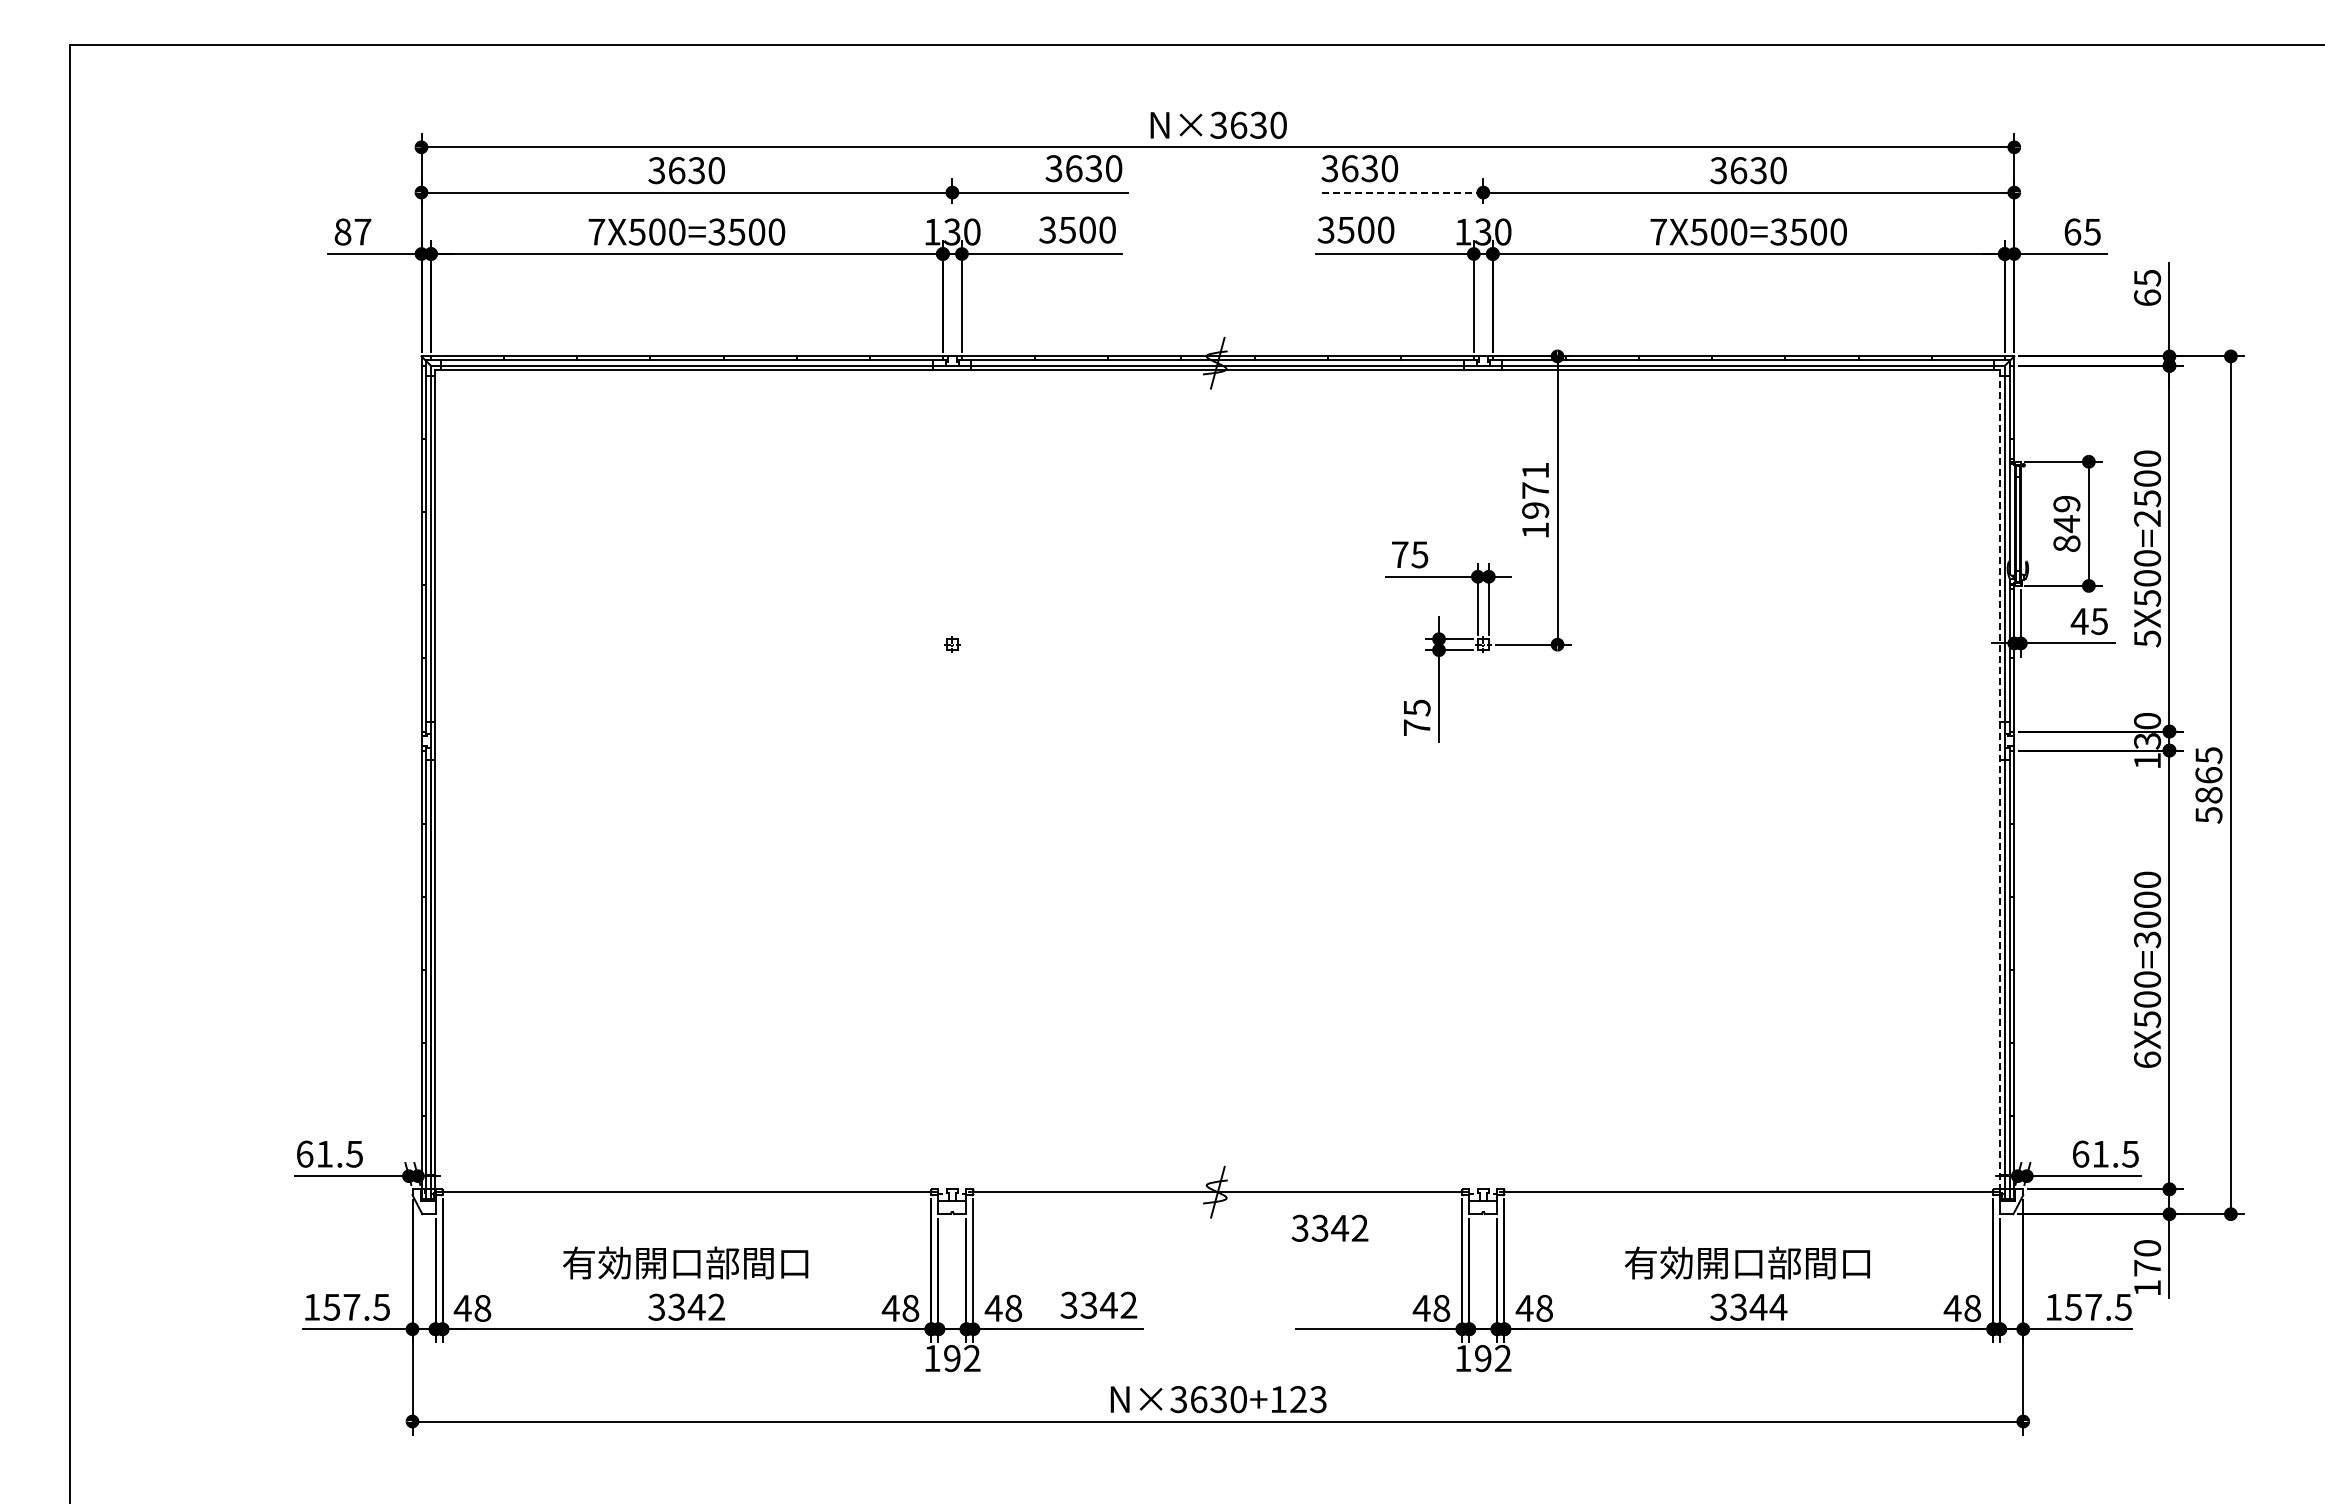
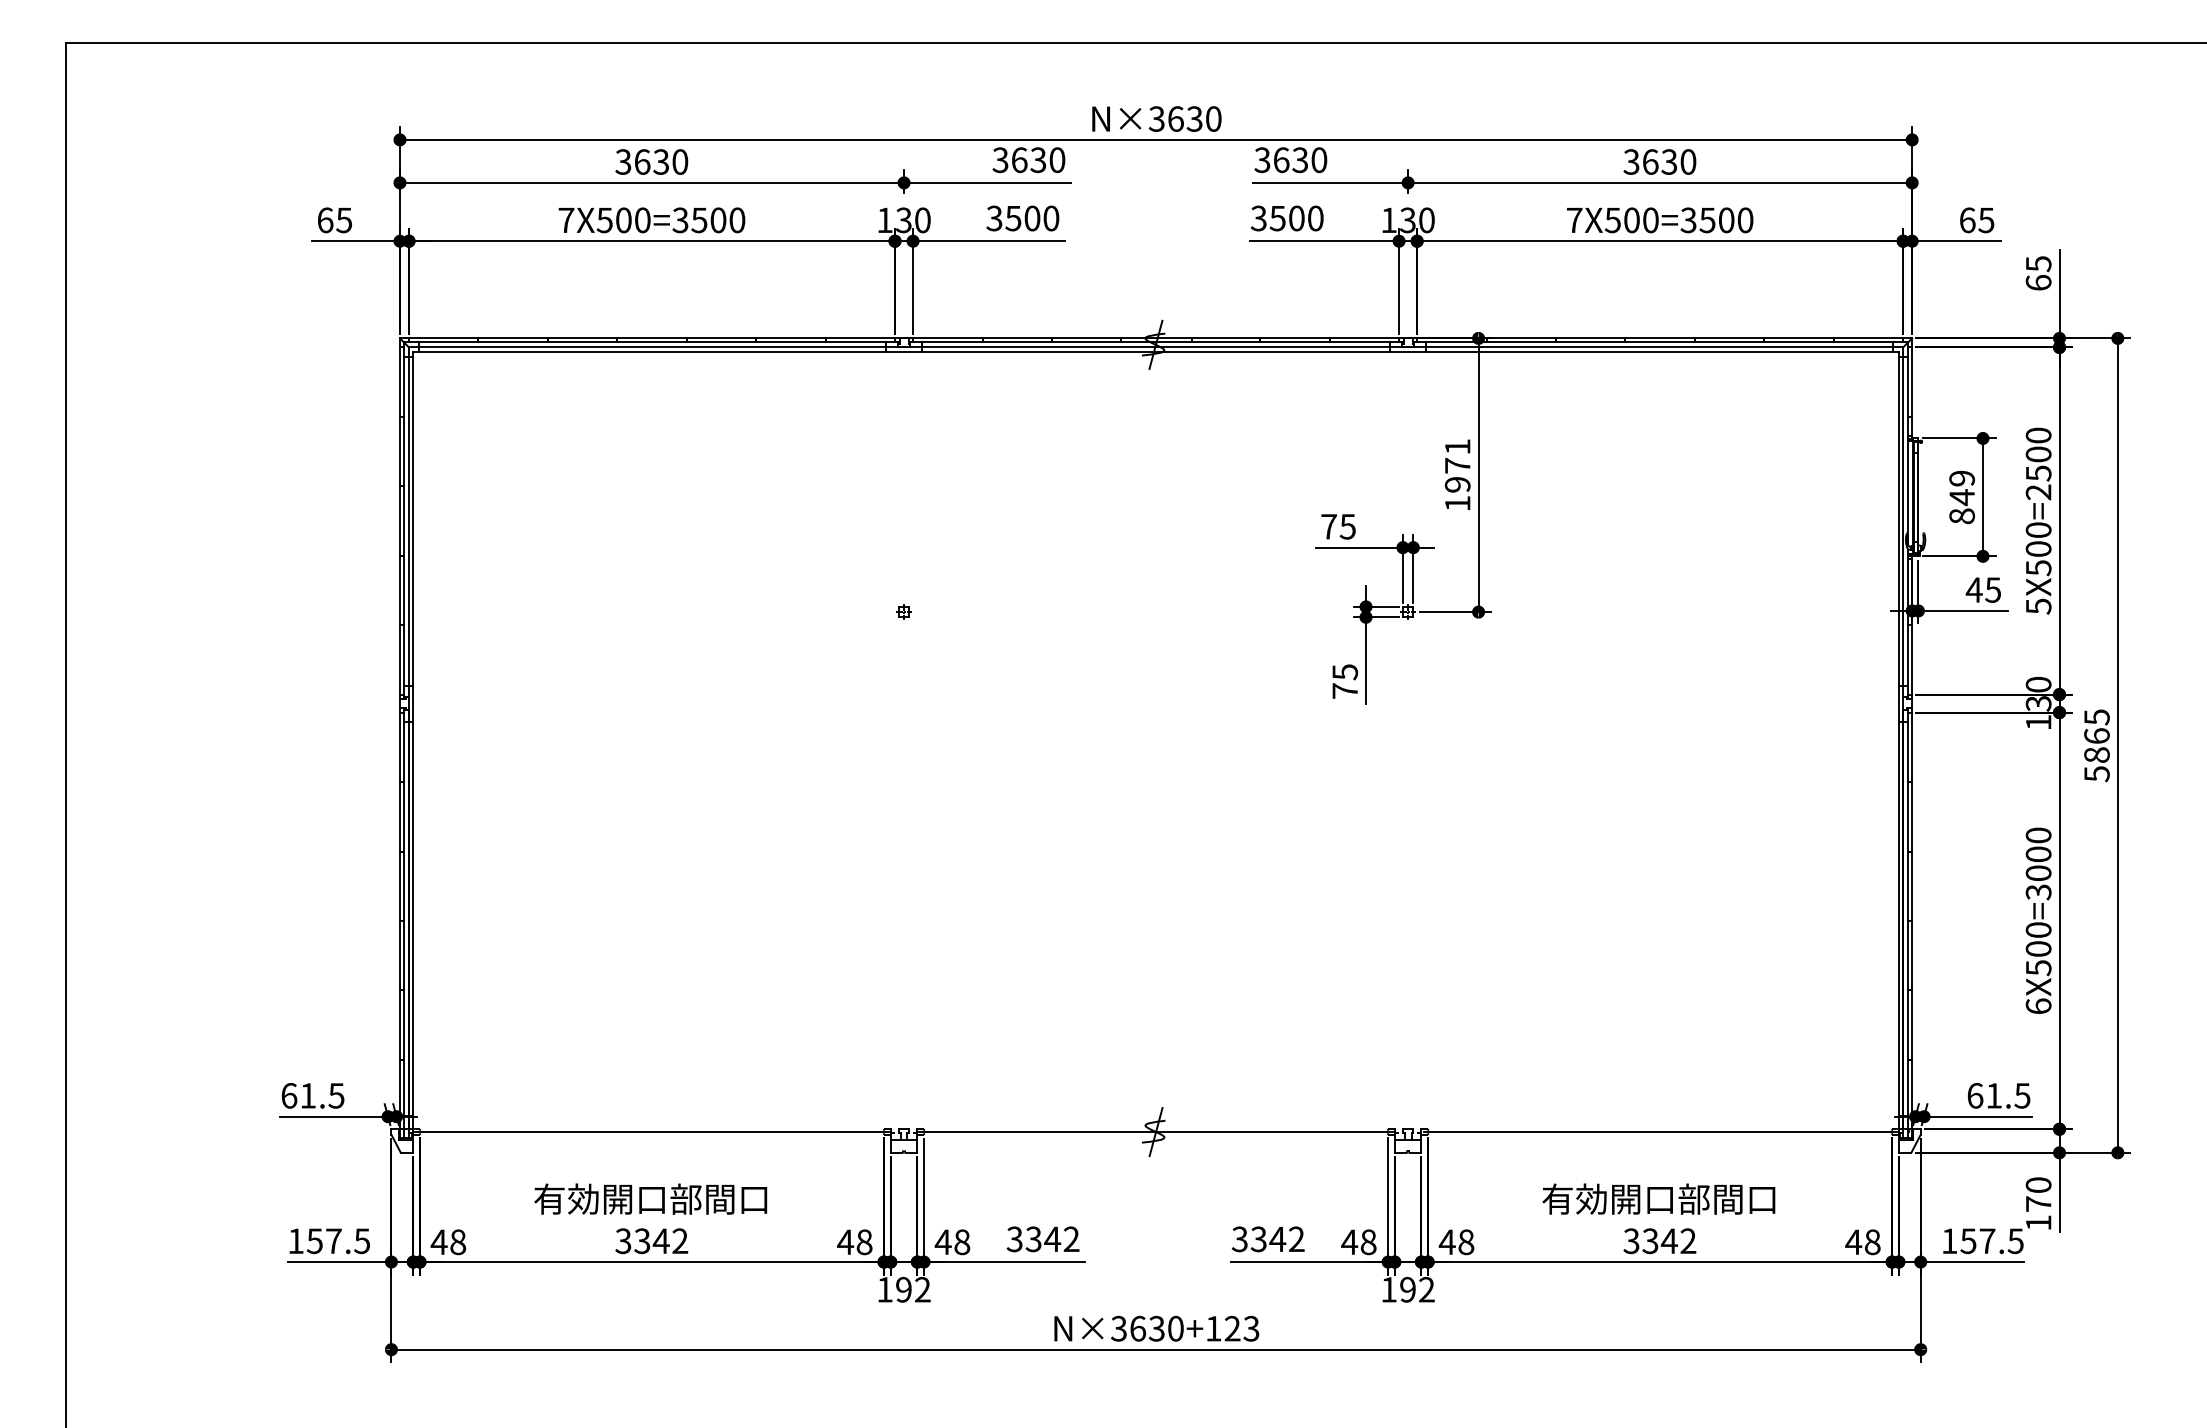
line: (1401, 192) -> (1330, 182), dashed -> solid
text: (352, 231) -> (334, 219), 87 -> 65
line: (2000, 782) -> (1899, 742), dashed -> solid
text: (1329, 1227) -> (1267, 1238), moved
text: (1778, 1306) -> (1688, 1240), 3344 -> 3342

